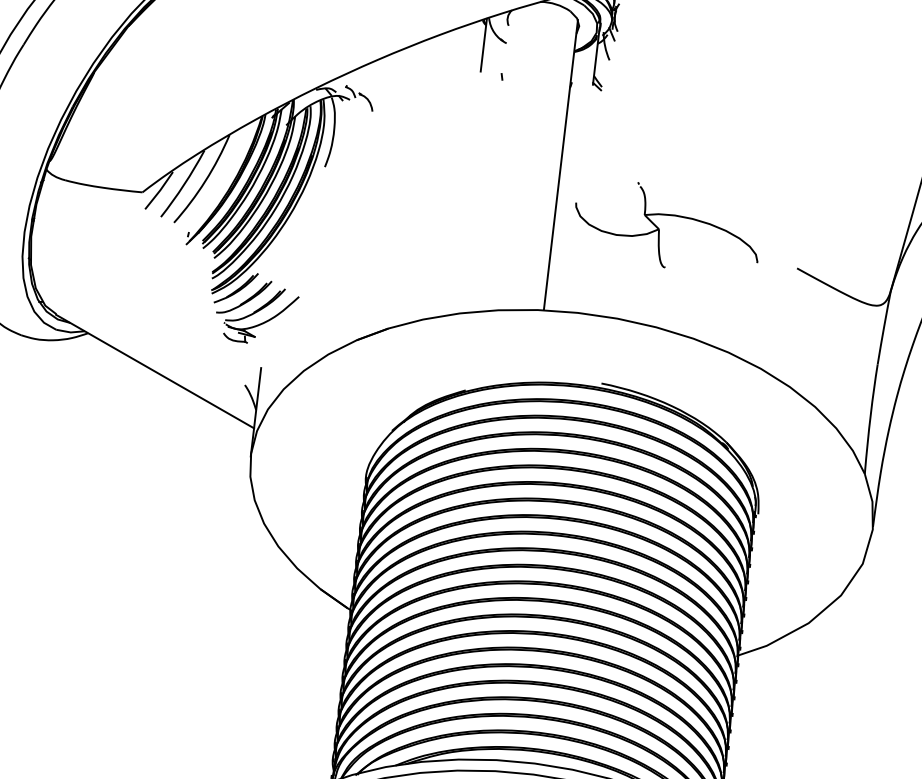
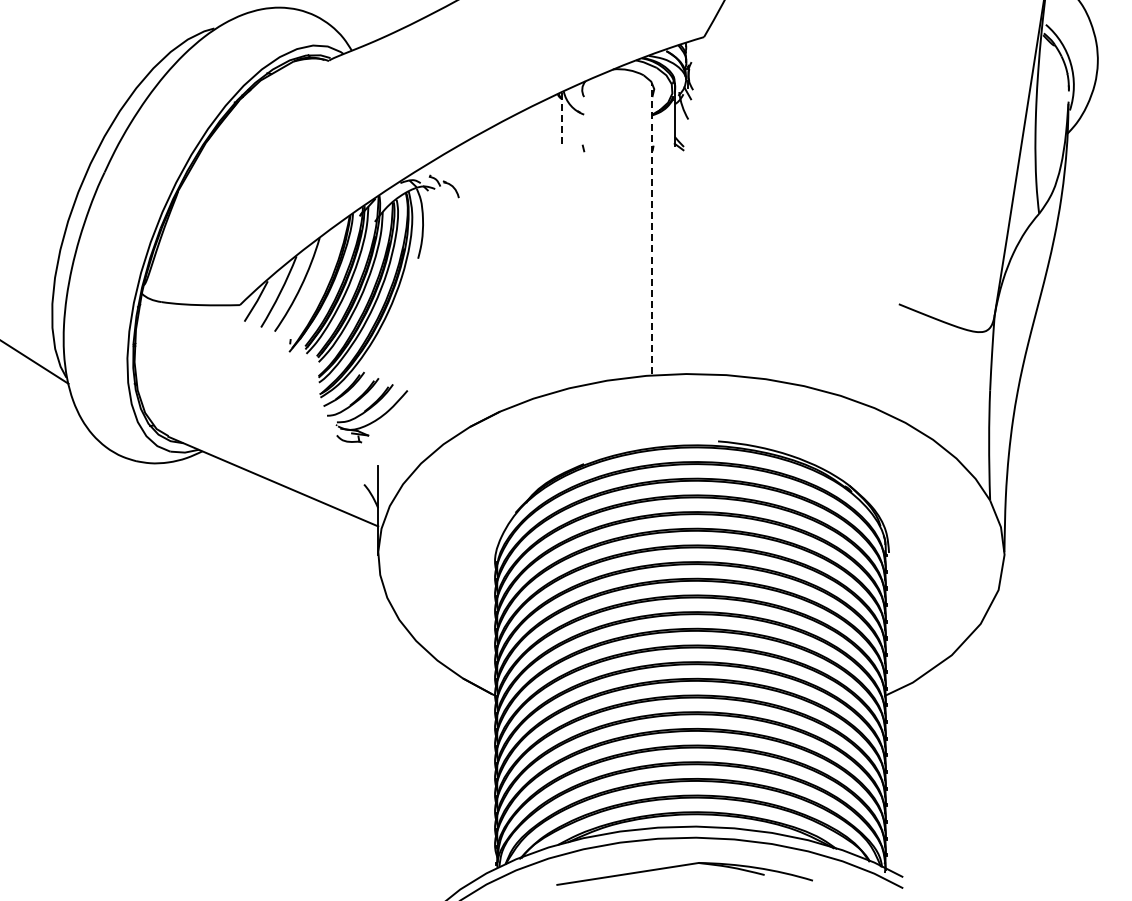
line: (483, 45) -> (561, 119), solid -> dashed
line: (561, 164) -> (652, 228), solid -> dashed
part: (660, 229) -> (758, 281), removed

